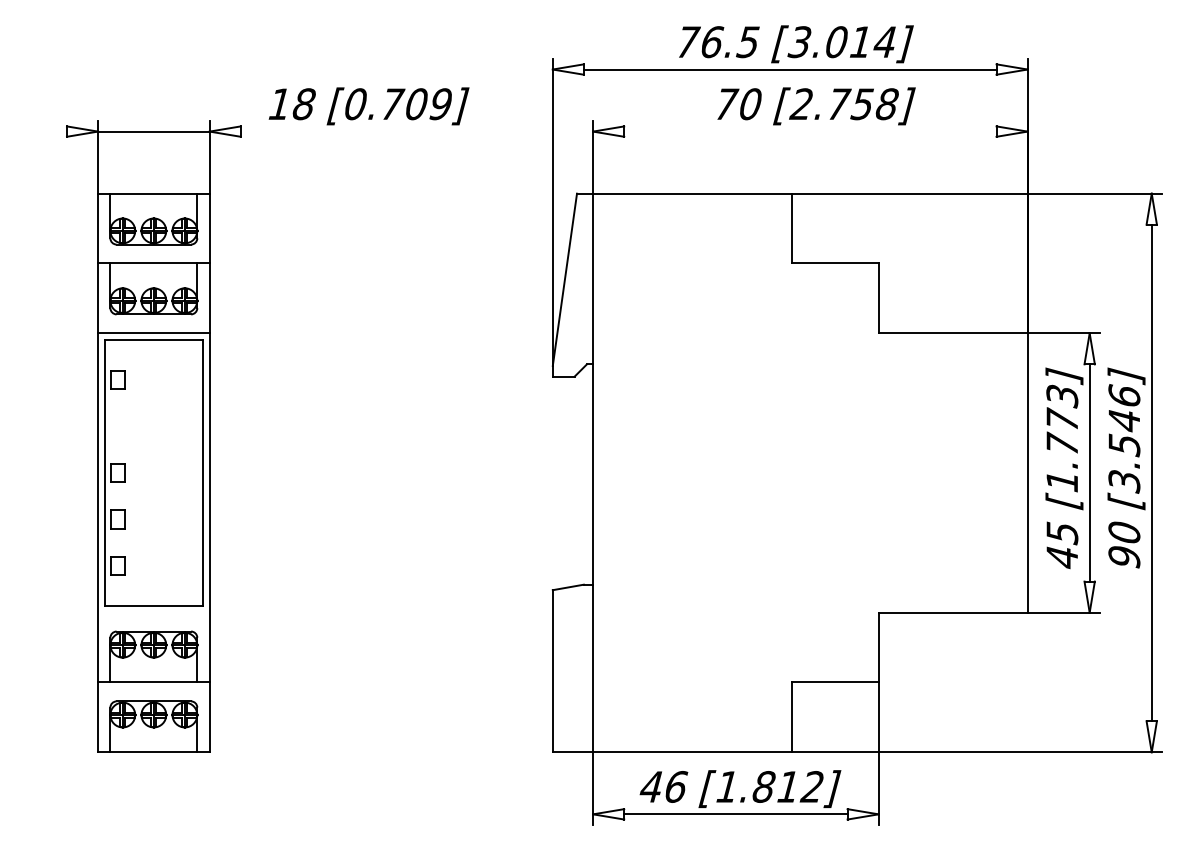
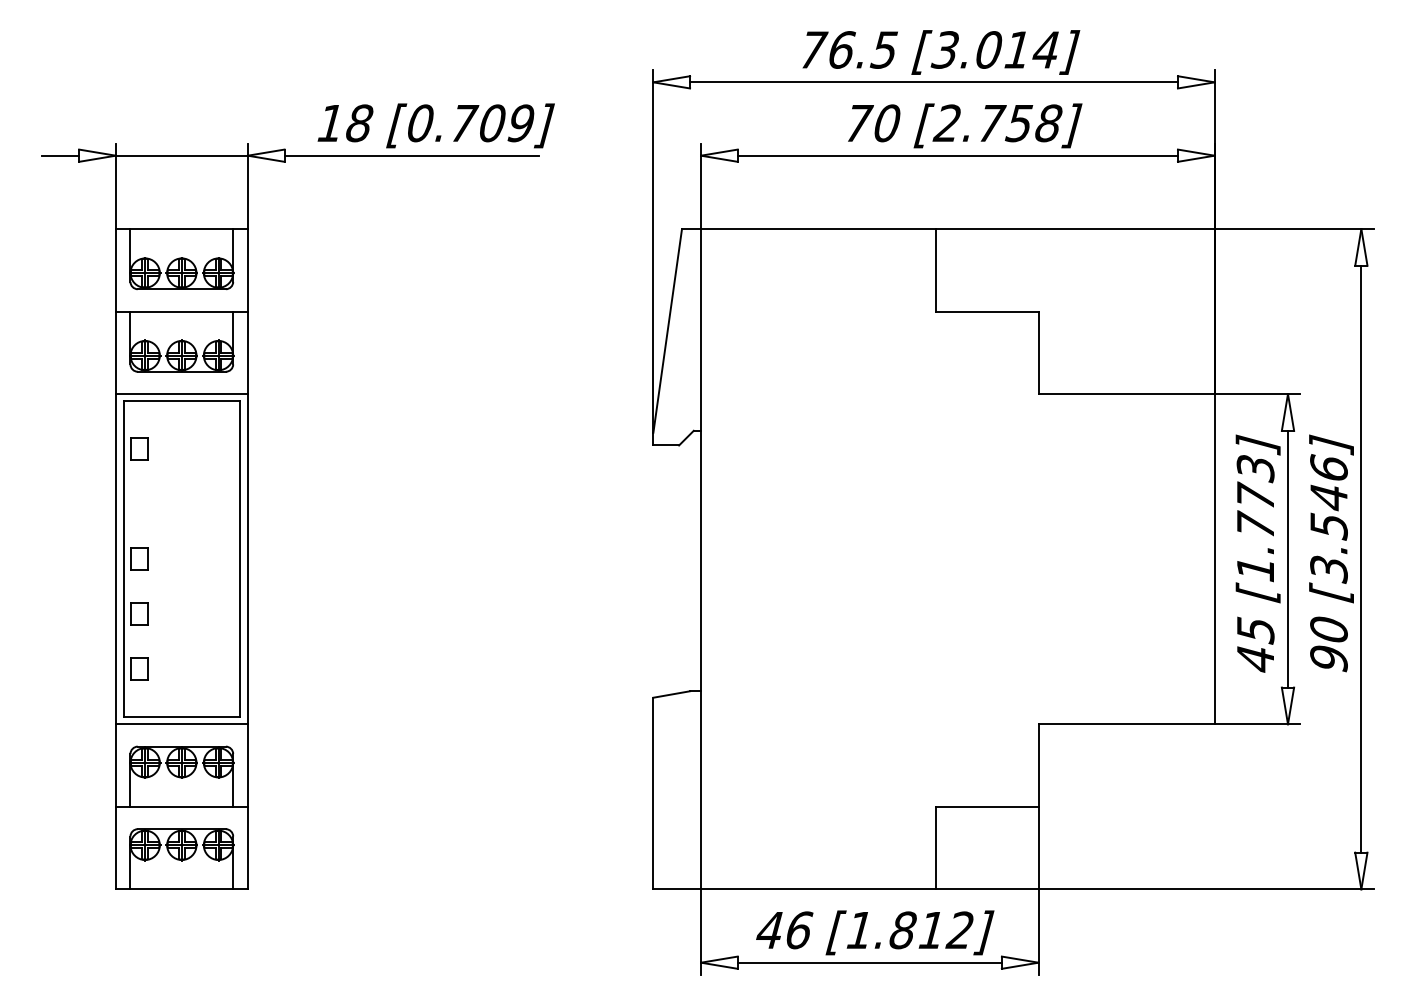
line: (50, 131) -> (59, 155), added
line: (348, 131) -> (411, 155), added
line: (810, 131) -> (957, 155), added
line: (153, 612) -> (181, 724), added

